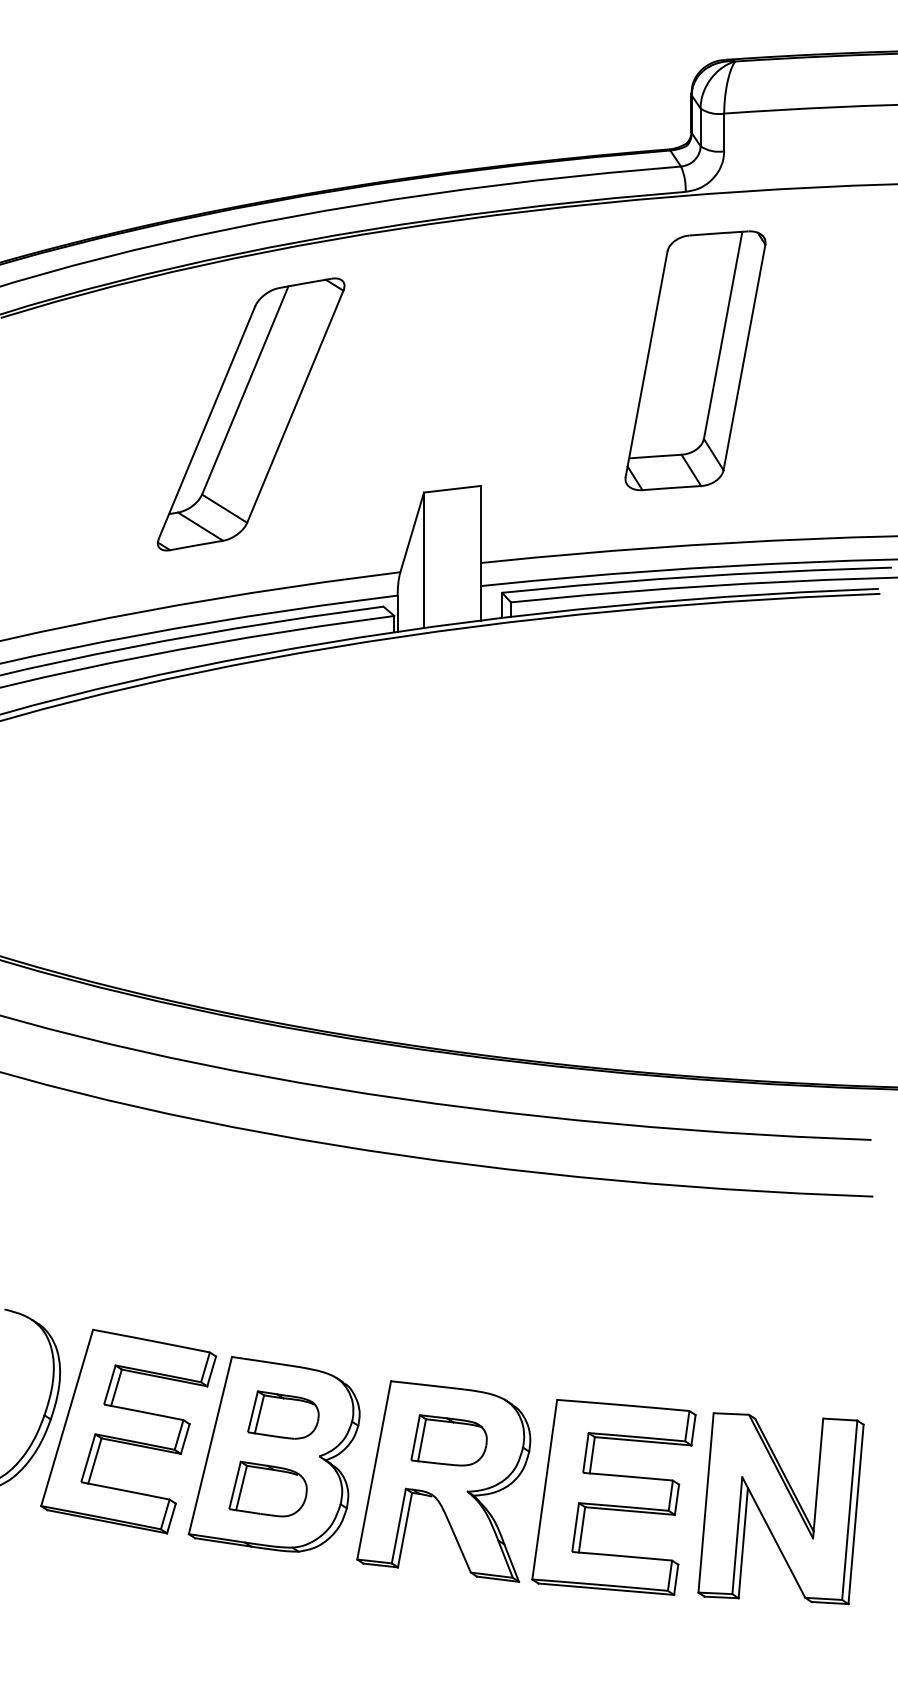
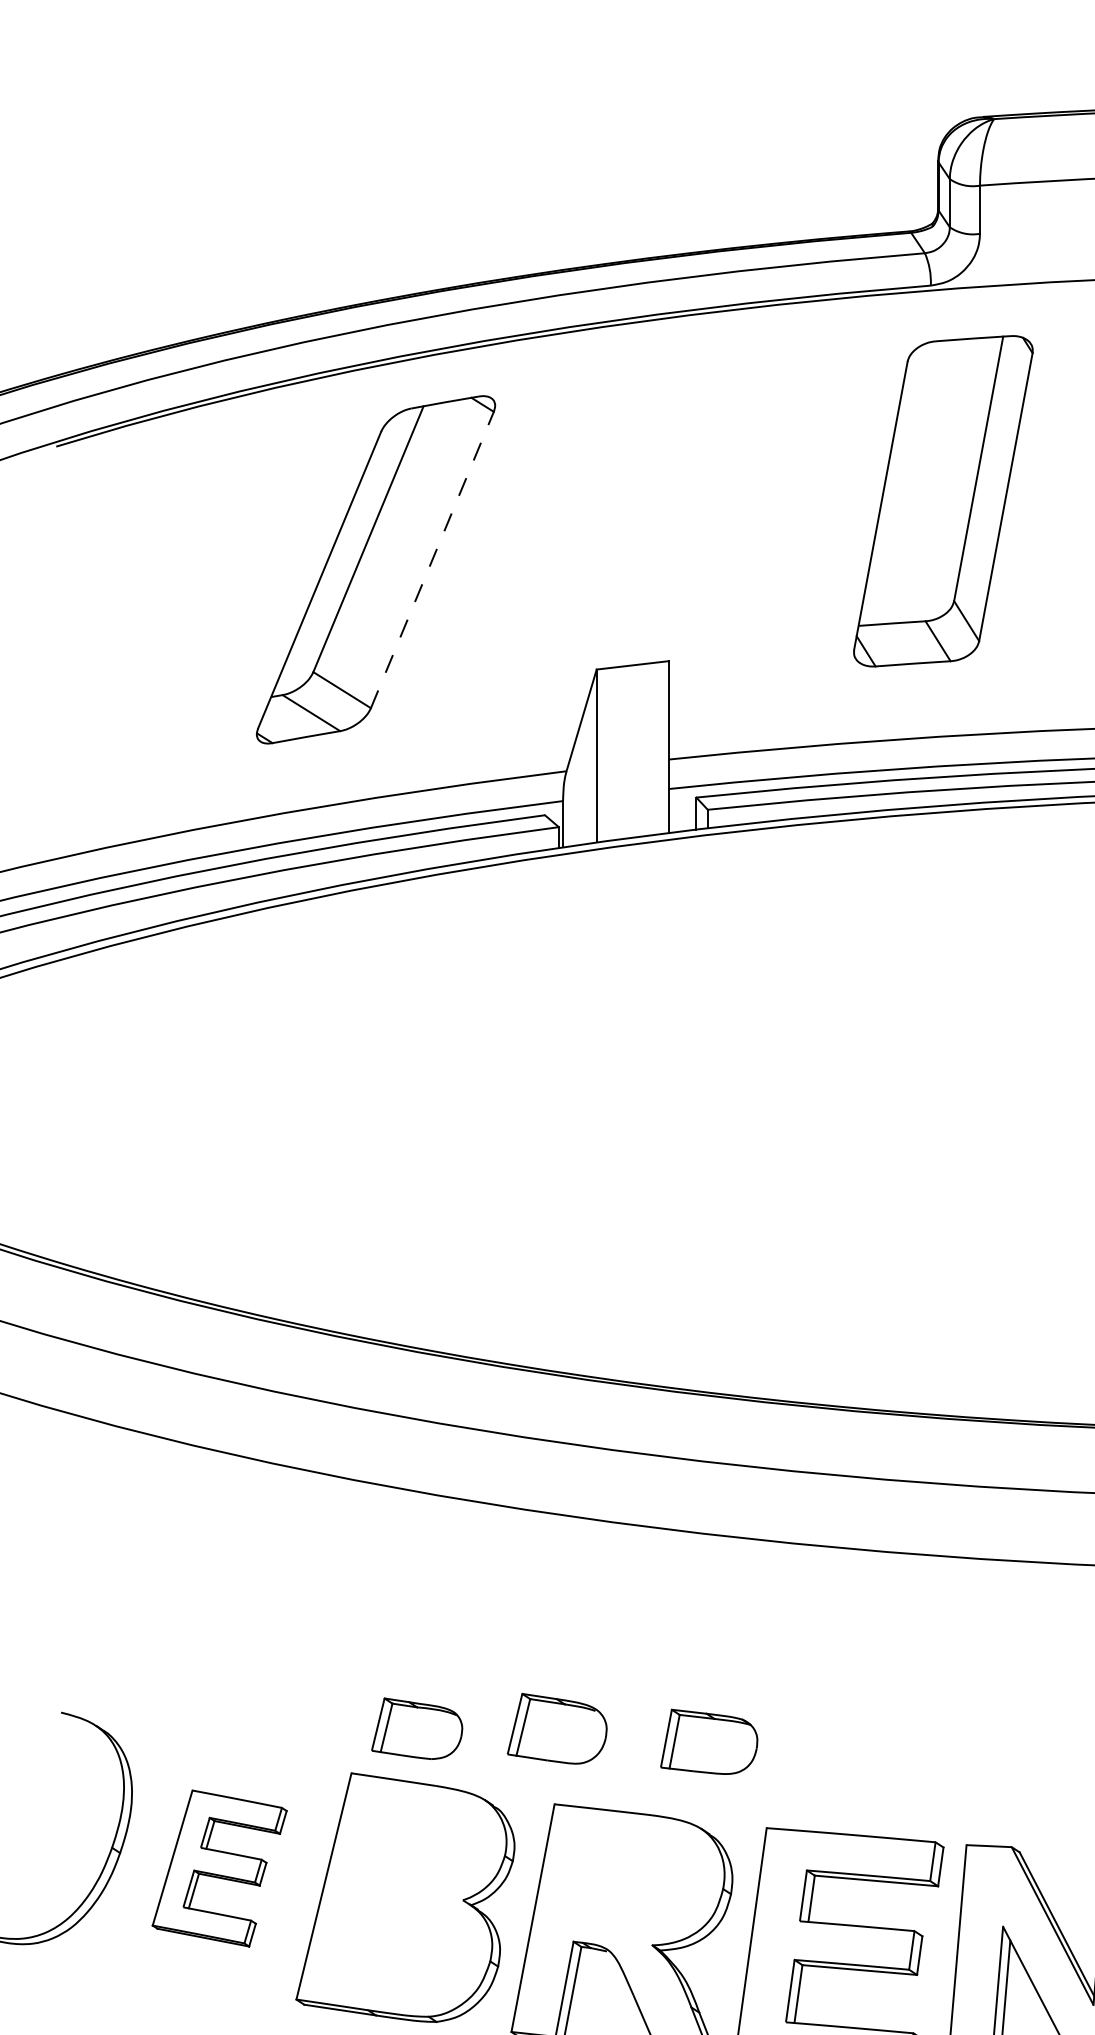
line: (295, 406) -> (432, 559), solid -> dashed
part: (283, 1414) -> (417, 1728), moved
part: (128, 1431) -> (219, 1868), size x0.6
part: (448, 1440) -> (708, 1742), moved
part: (267, 1488) -> (556, 1728), moved

